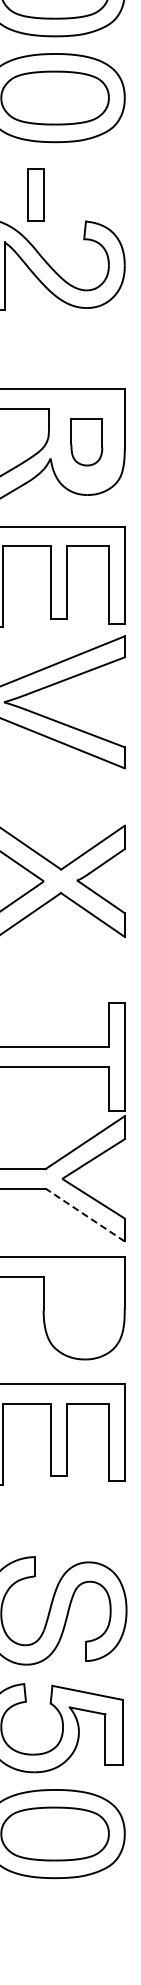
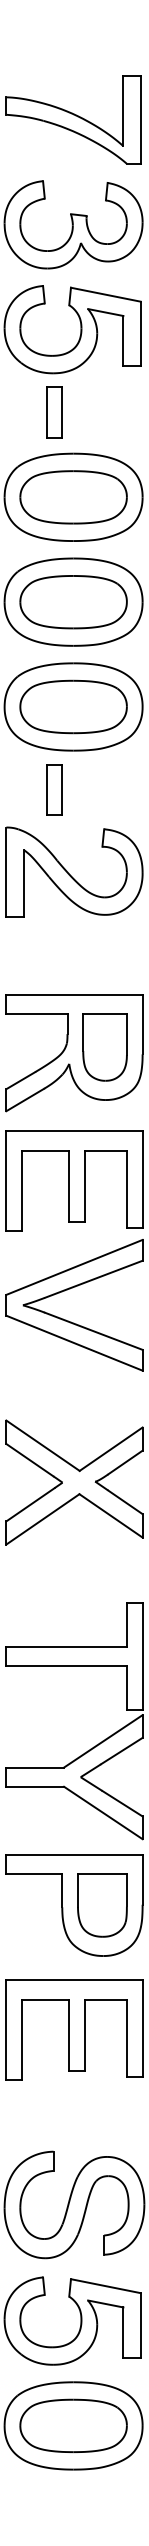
part: (35, 194) -> (54, 789), moved
part: (86, 441) -> (104, 1047), size x1.43
line: (84, 1214) -> (102, 1812), dashed -> solid
part: (84, 1308) -> (102, 1905), added

